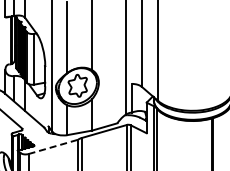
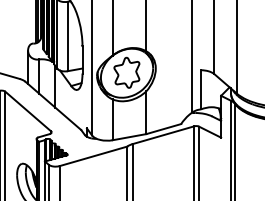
line: (53, 146) -> (93, 155), dashed -> solid

